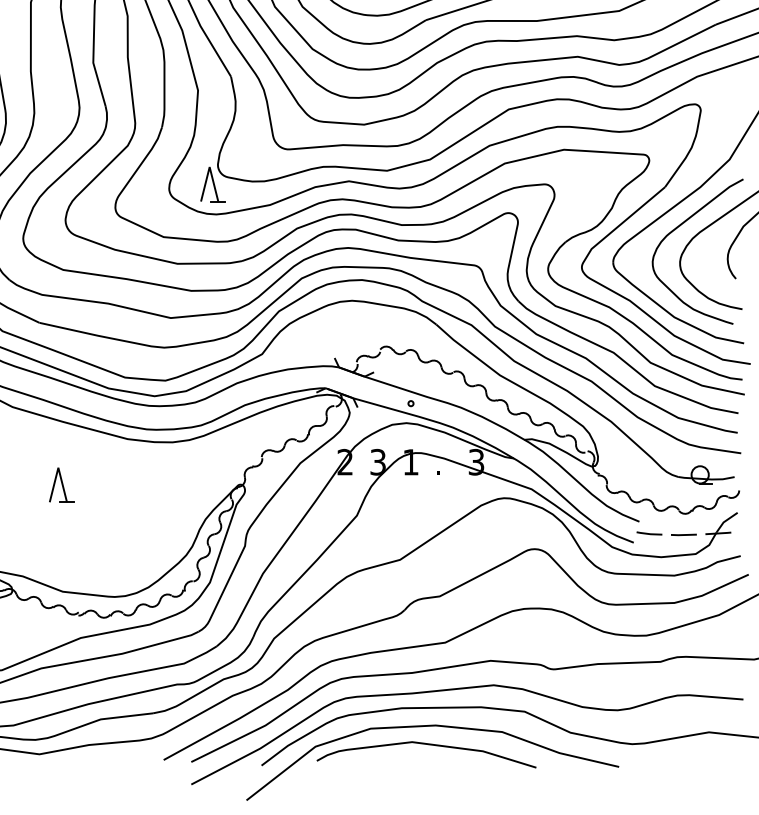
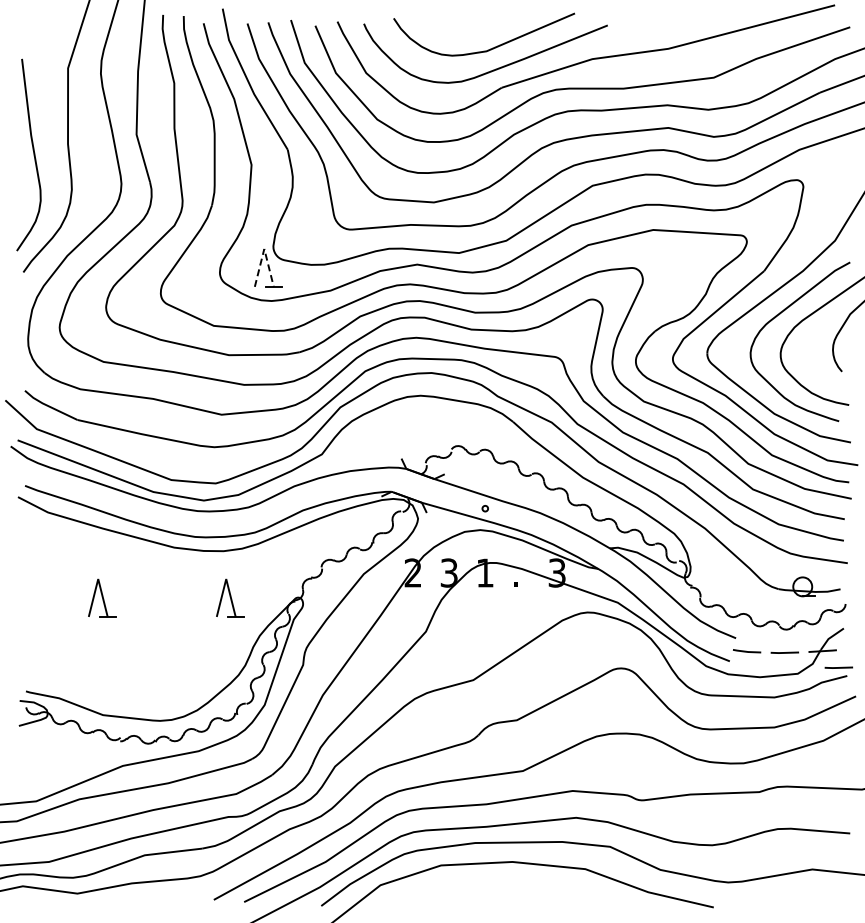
line: (209, 166) -> (264, 248), solid -> dashed
part: (178, 484) -> (230, 597), added
line: (732, 548) -> (838, 667), added
curve: (425, 745) -> (501, 883), removed

